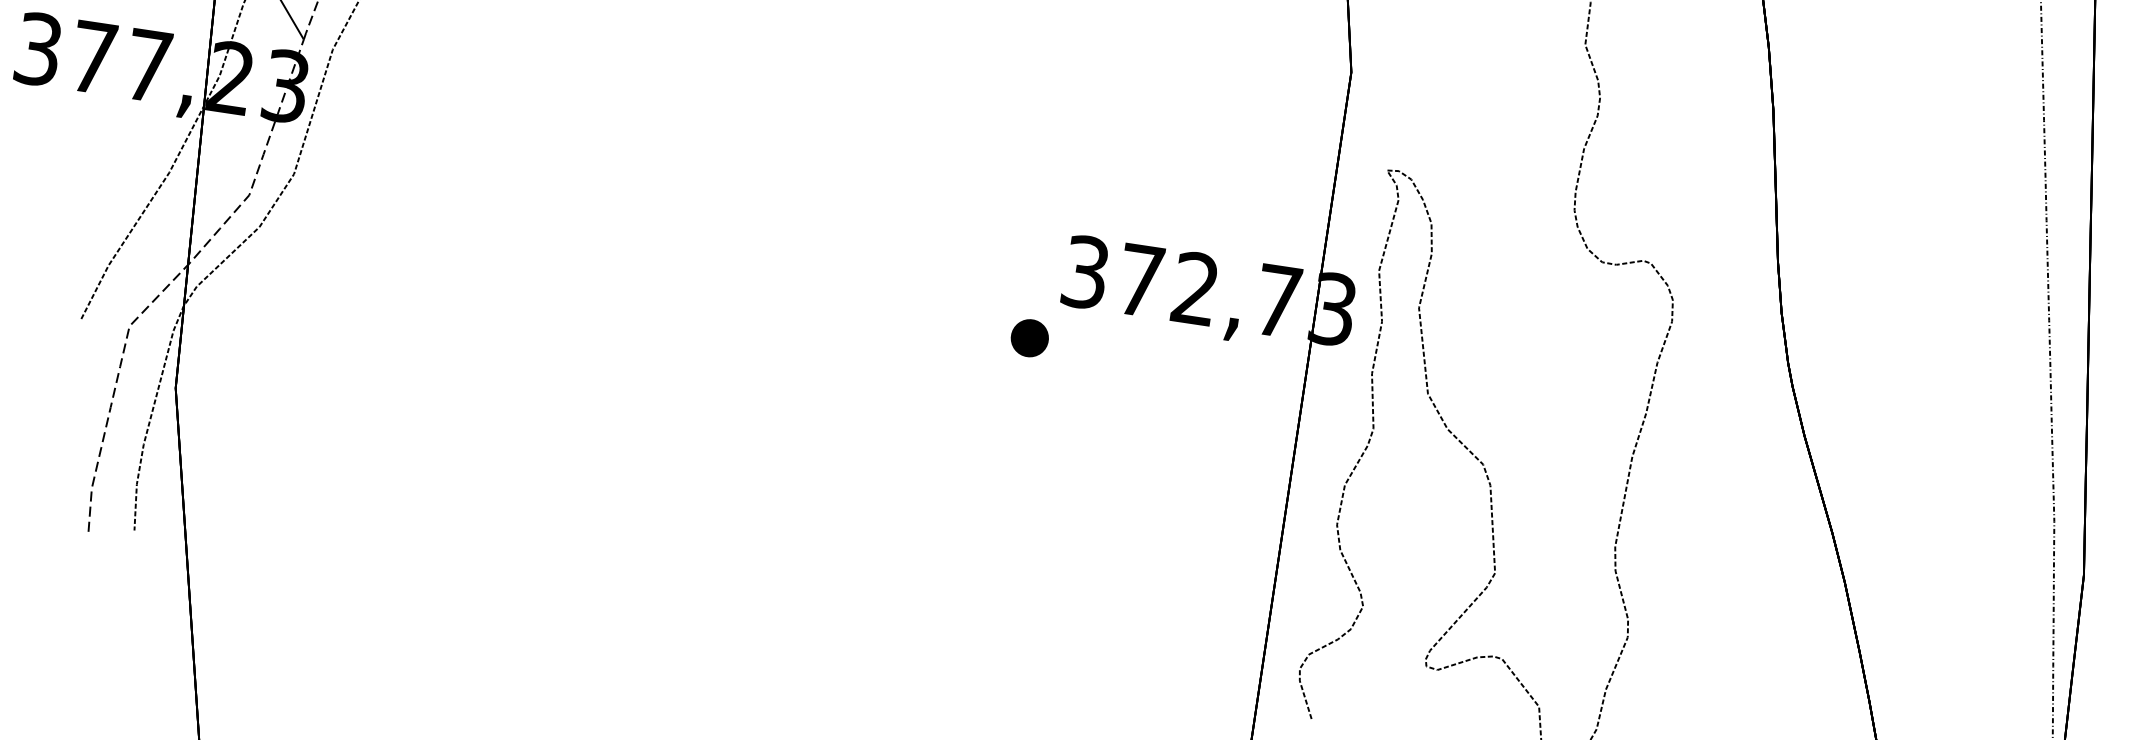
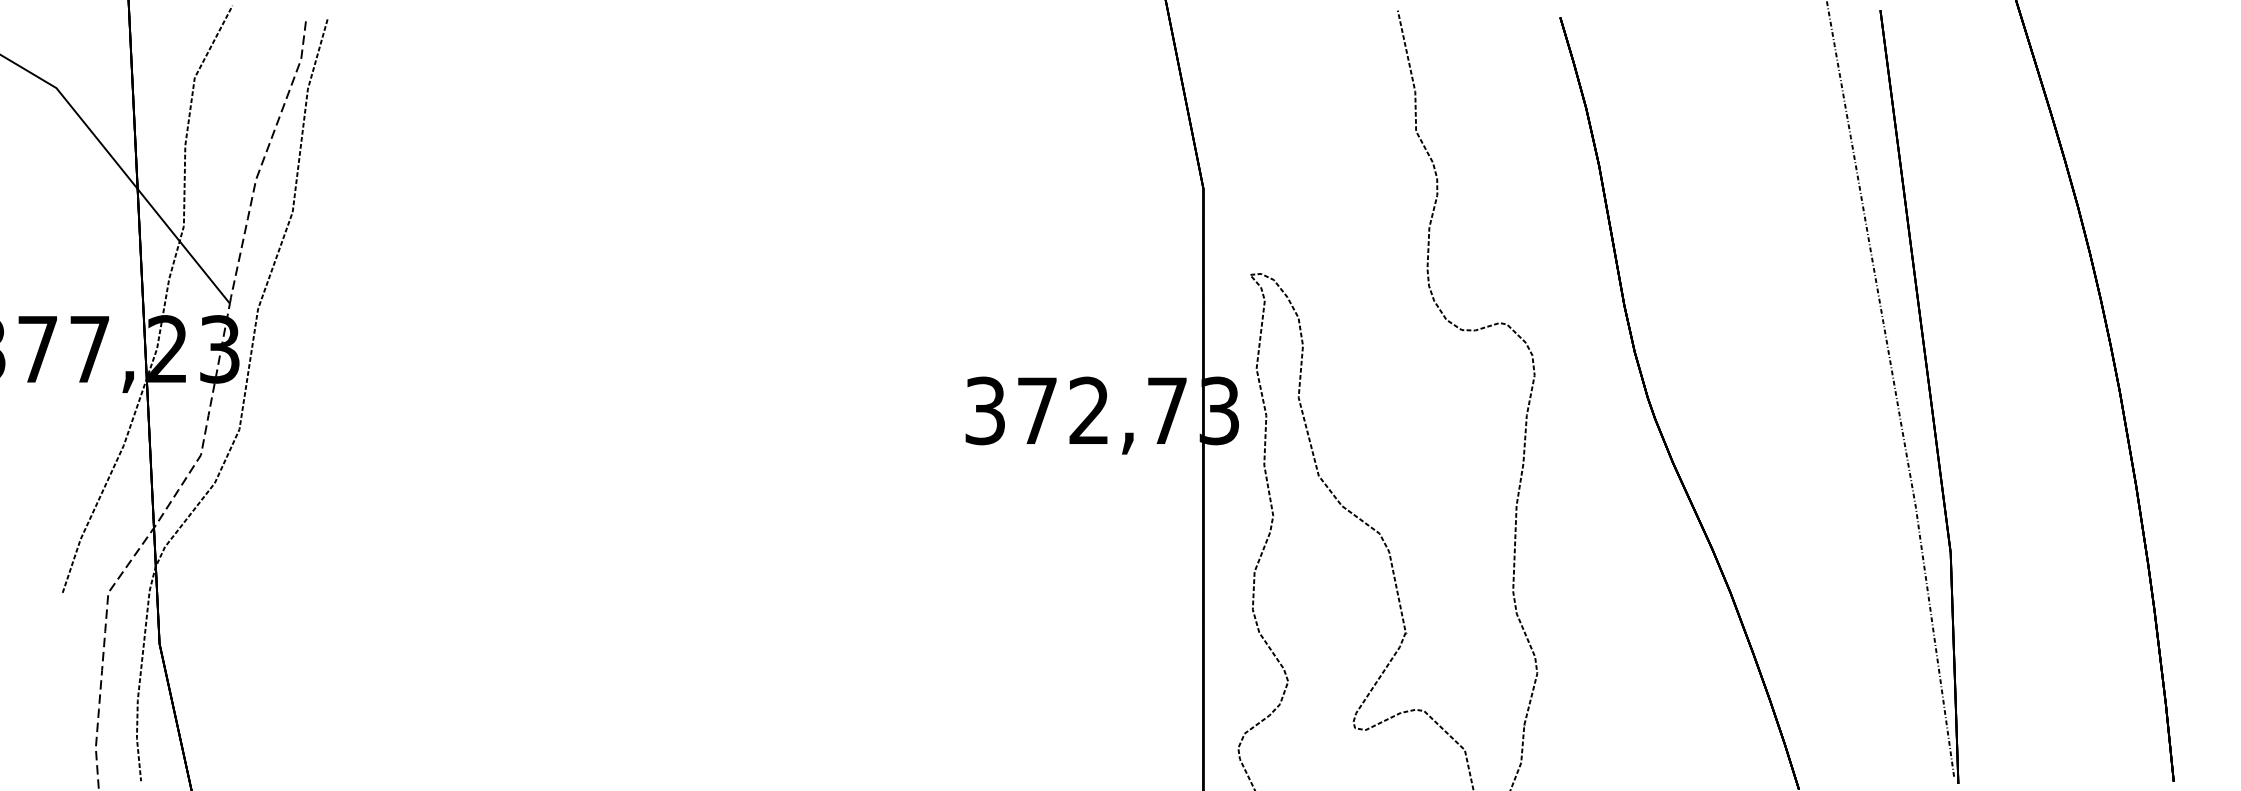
part: (1029, 338) -> (942, 479), removed

